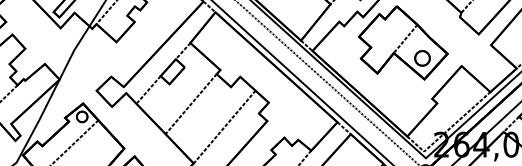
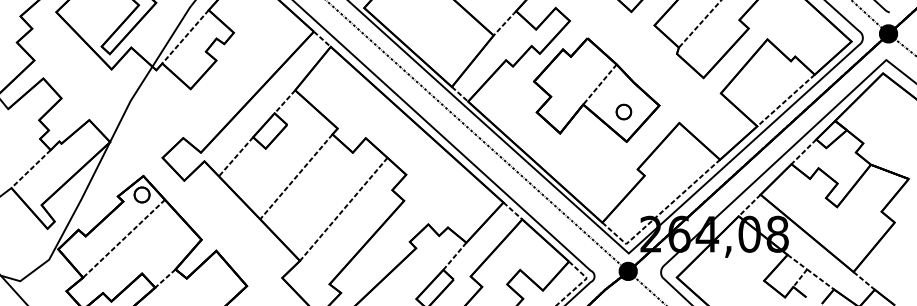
part: (422, 57) -> (623, 111), size x0.7

